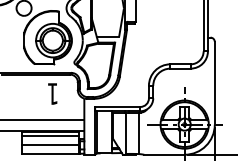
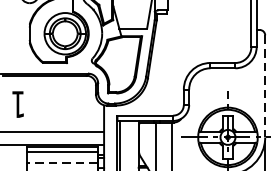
line: (214, 83) -> (264, 86), solid -> dashed
text: (52, 93) -> (17, 103), moved
line: (50, 145) -> (62, 163), solid -> dashed

